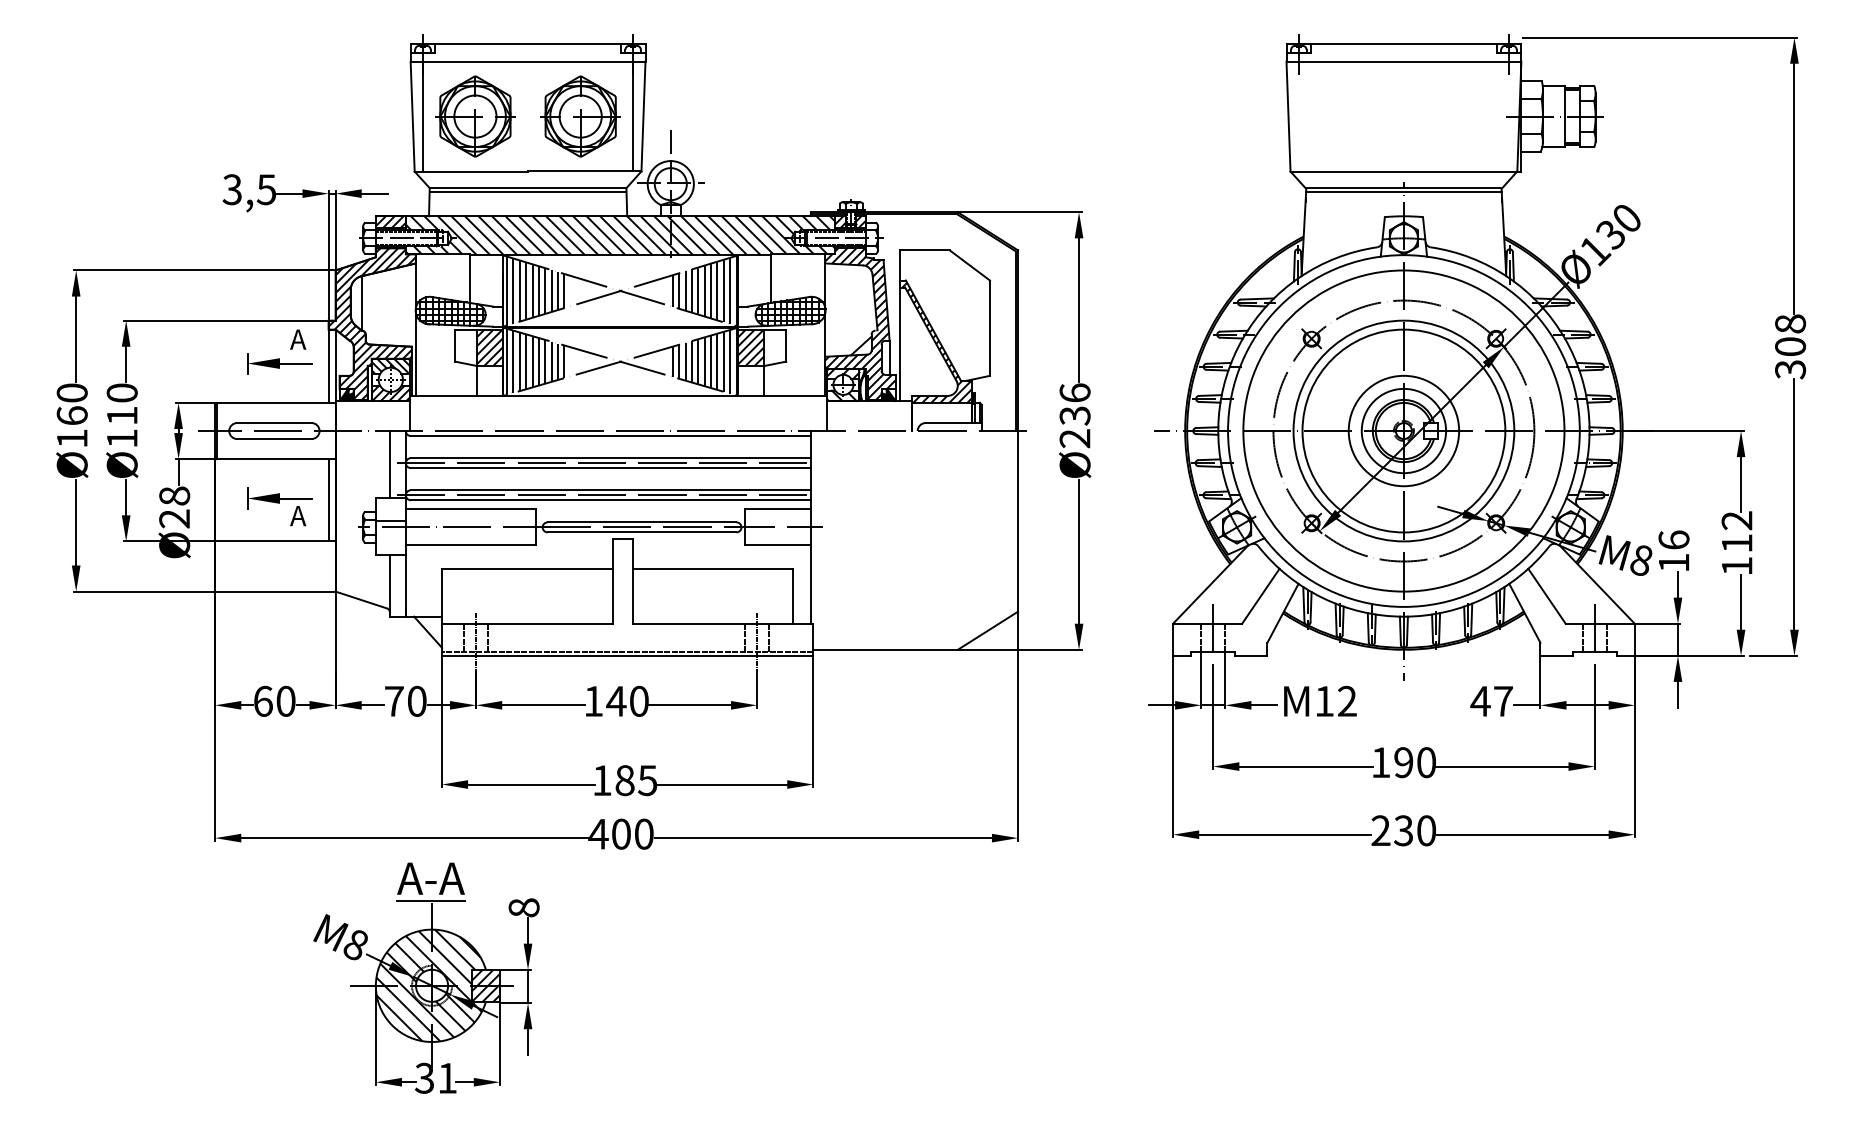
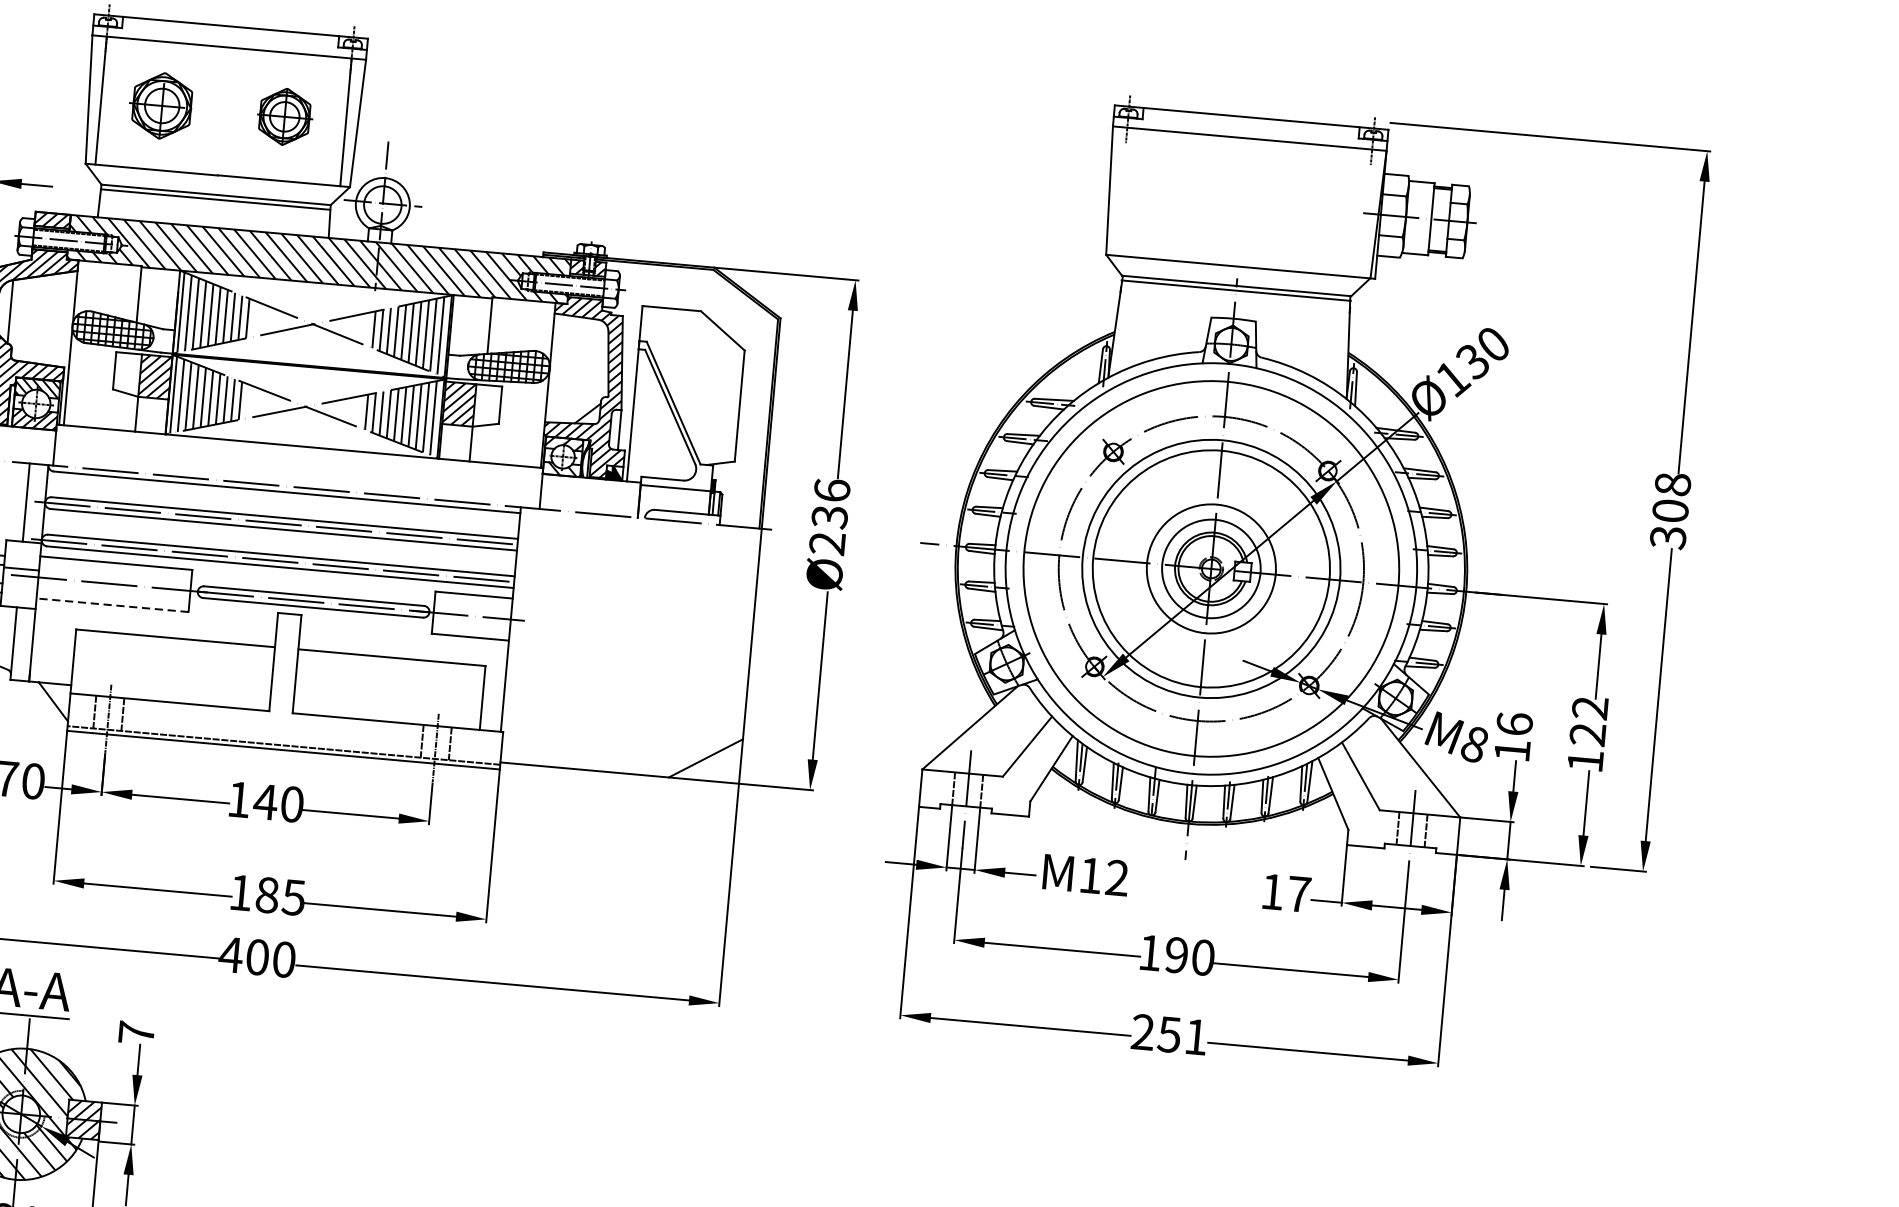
part: (475, 116) -> (162, 105), size x0.7
part: (580, 116) -> (284, 116), size x0.6
hatch: (935, 341) -> (674, 415), removed
text: (1736, 543) -> (1587, 734), 112 -> 122
line: (470, 545) -> (111, 605), solid -> dashed
text: (1480, 701) -> (1272, 892), 47 -> 17
text: (1415, 830) -> (1183, 1035), 230 -> 251
text: (523, 907) -> (135, 1032), 8 -> 7

